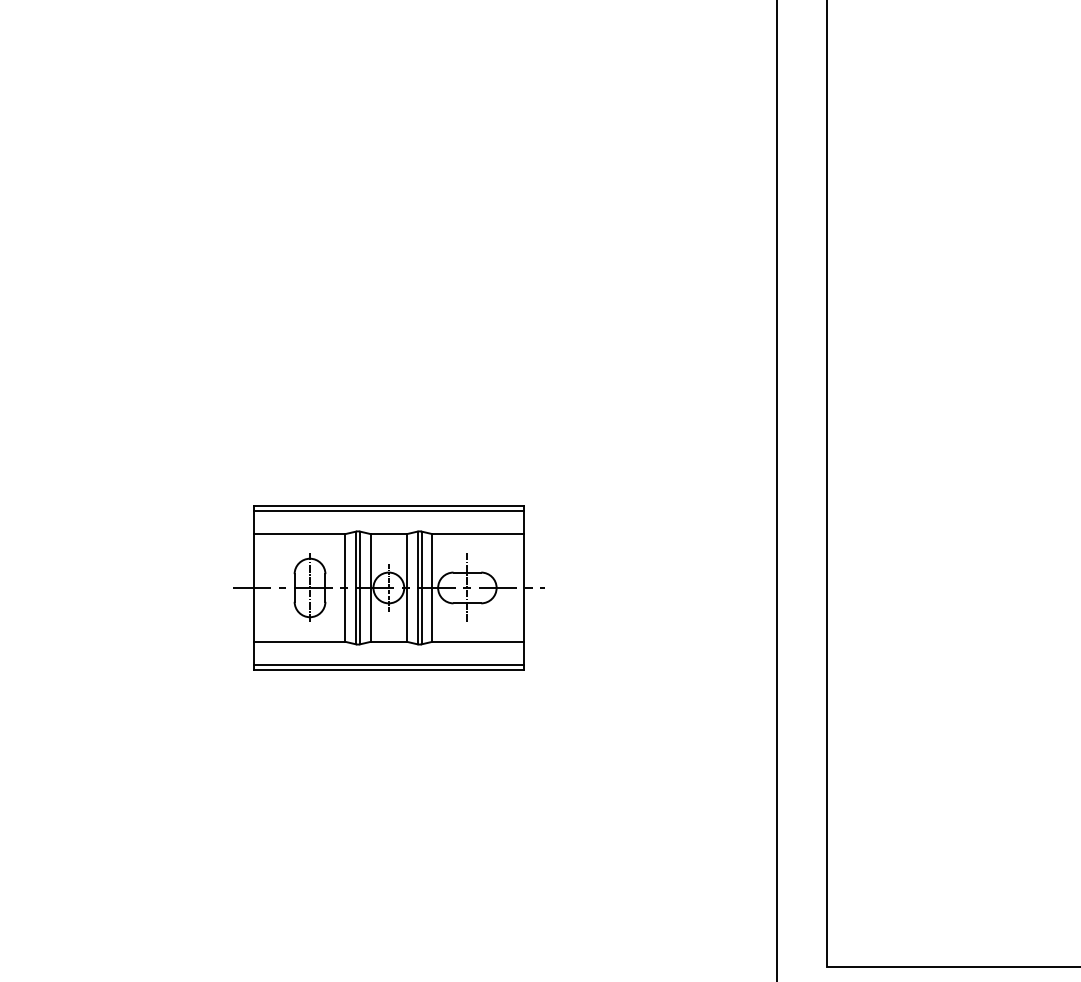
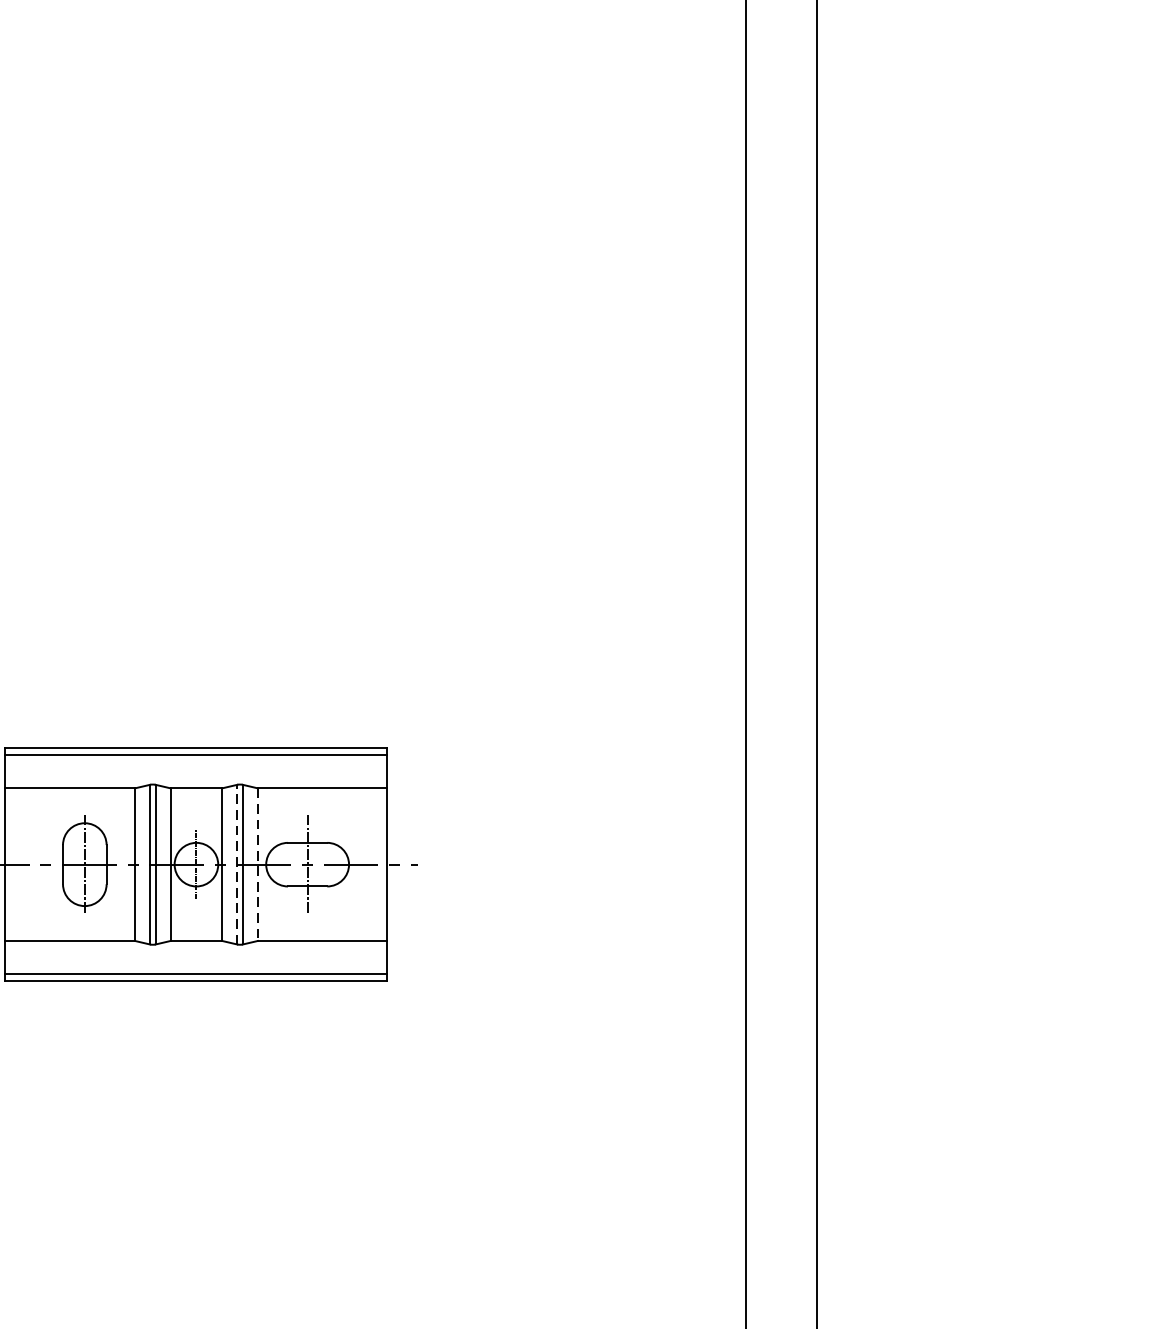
line: (417, 587) -> (236, 863), solid -> dashed
line: (432, 587) -> (258, 863), solid -> dashed

